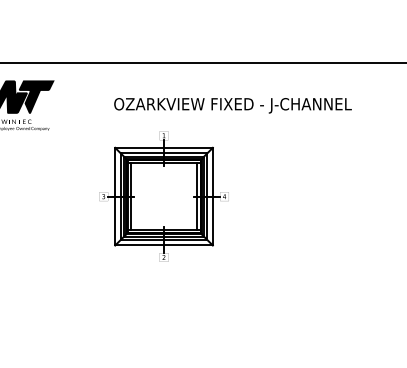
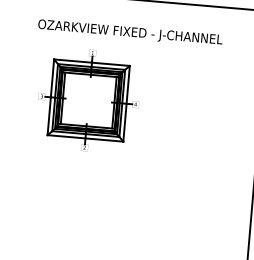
part: (163, 196) -> (88, 100), moved

